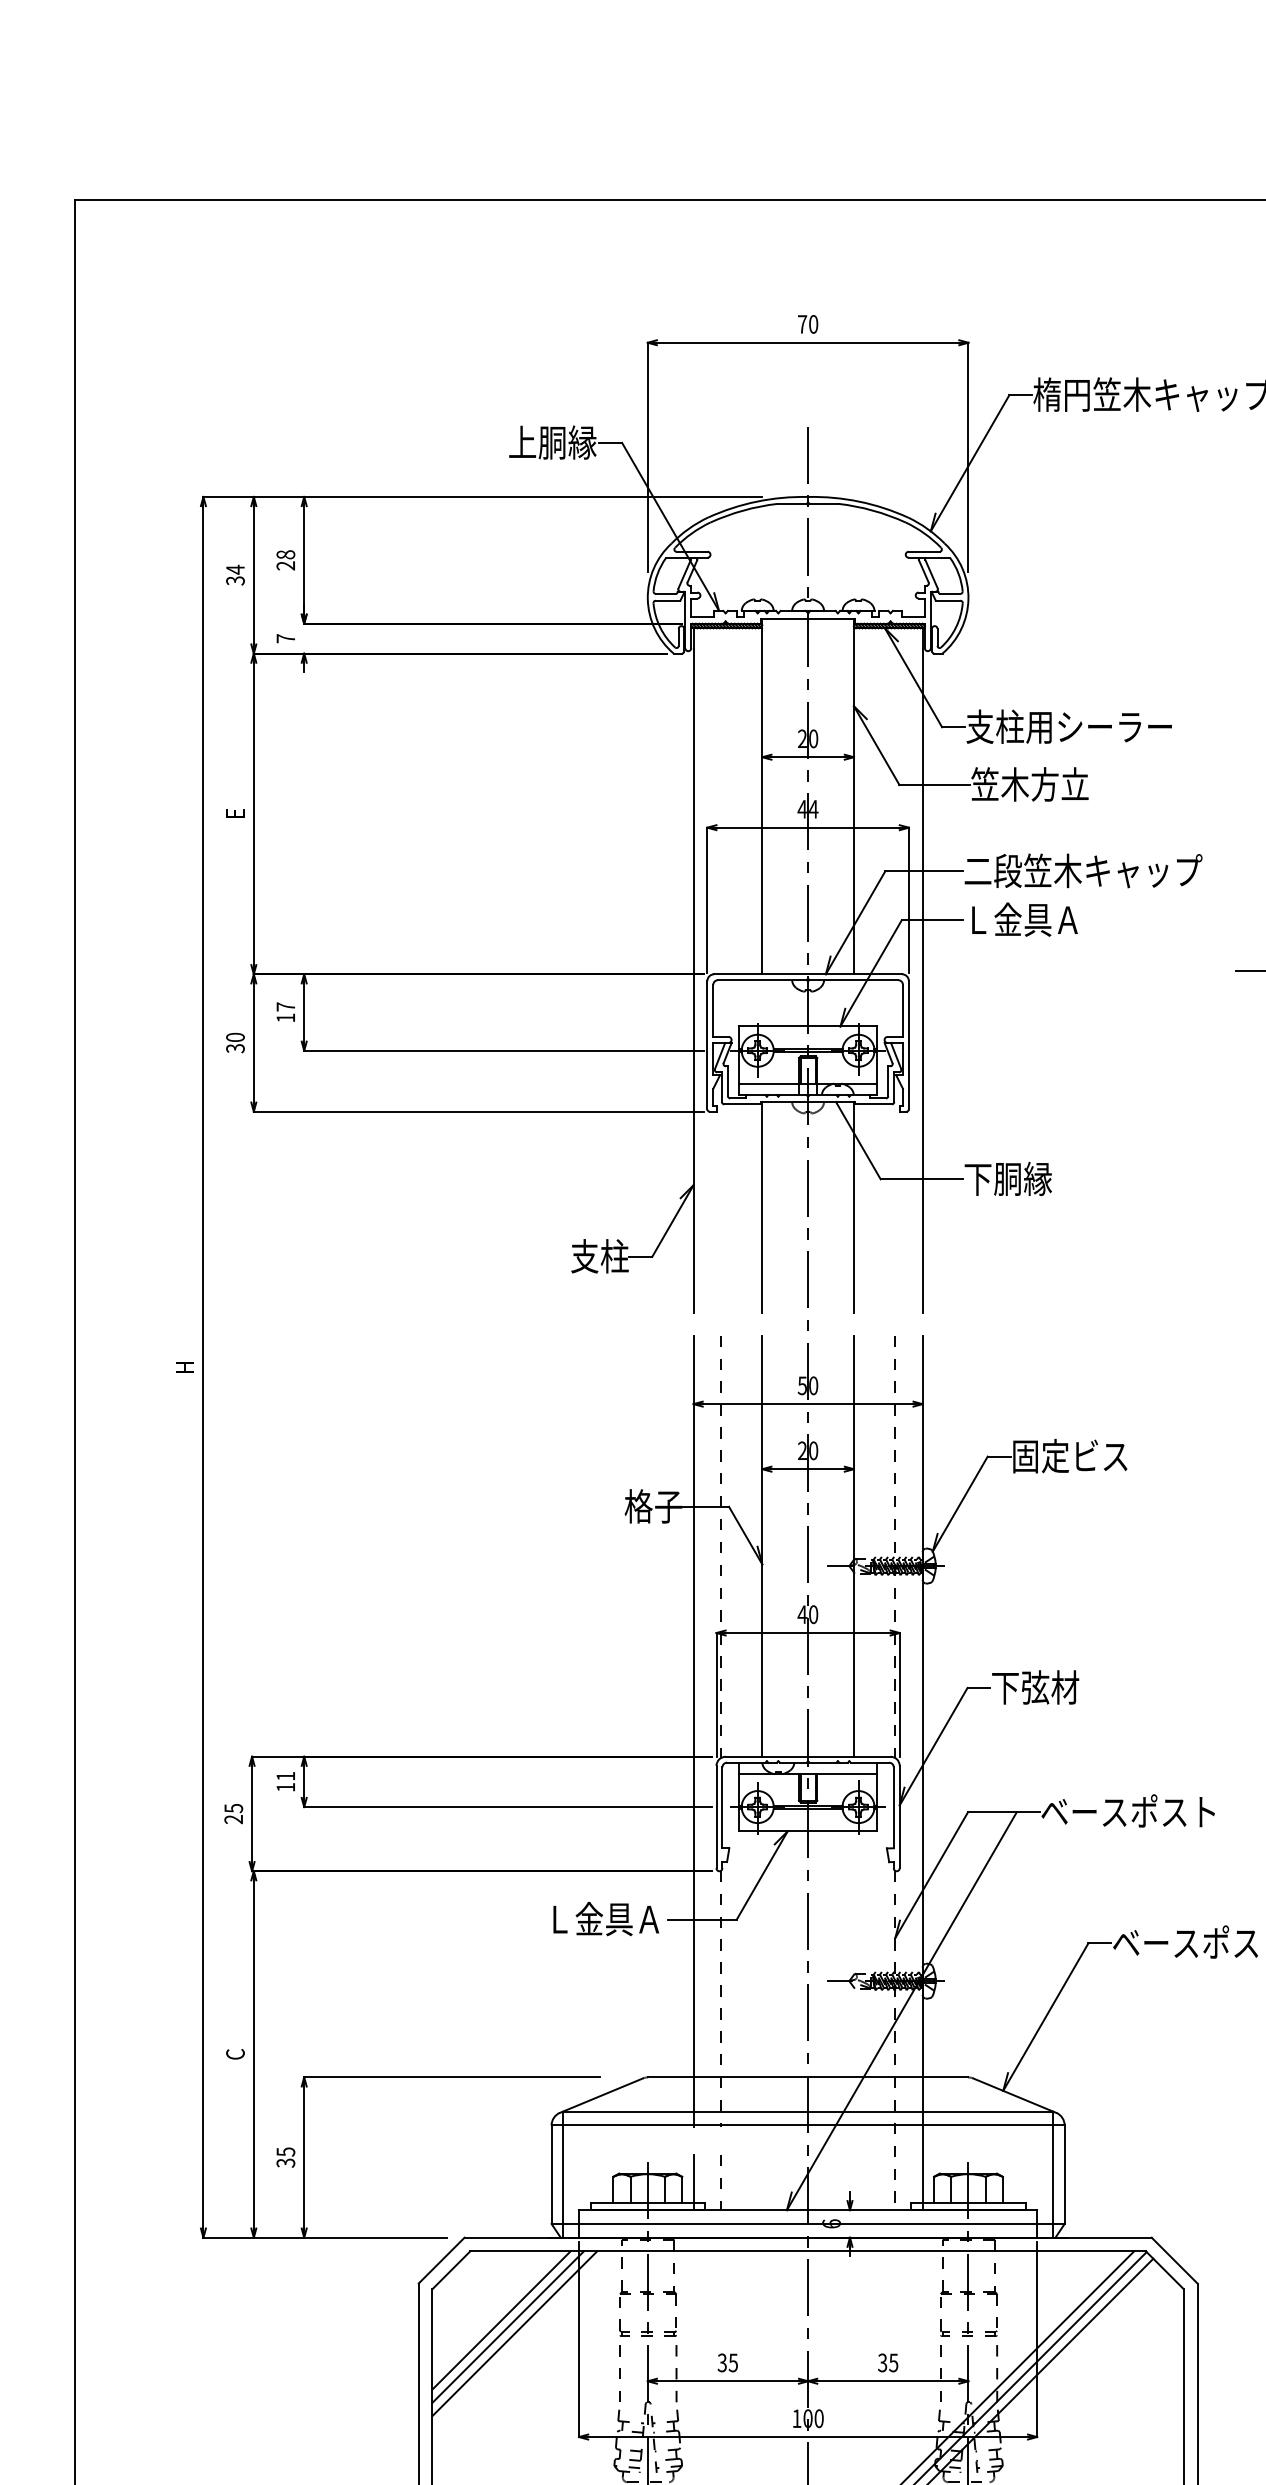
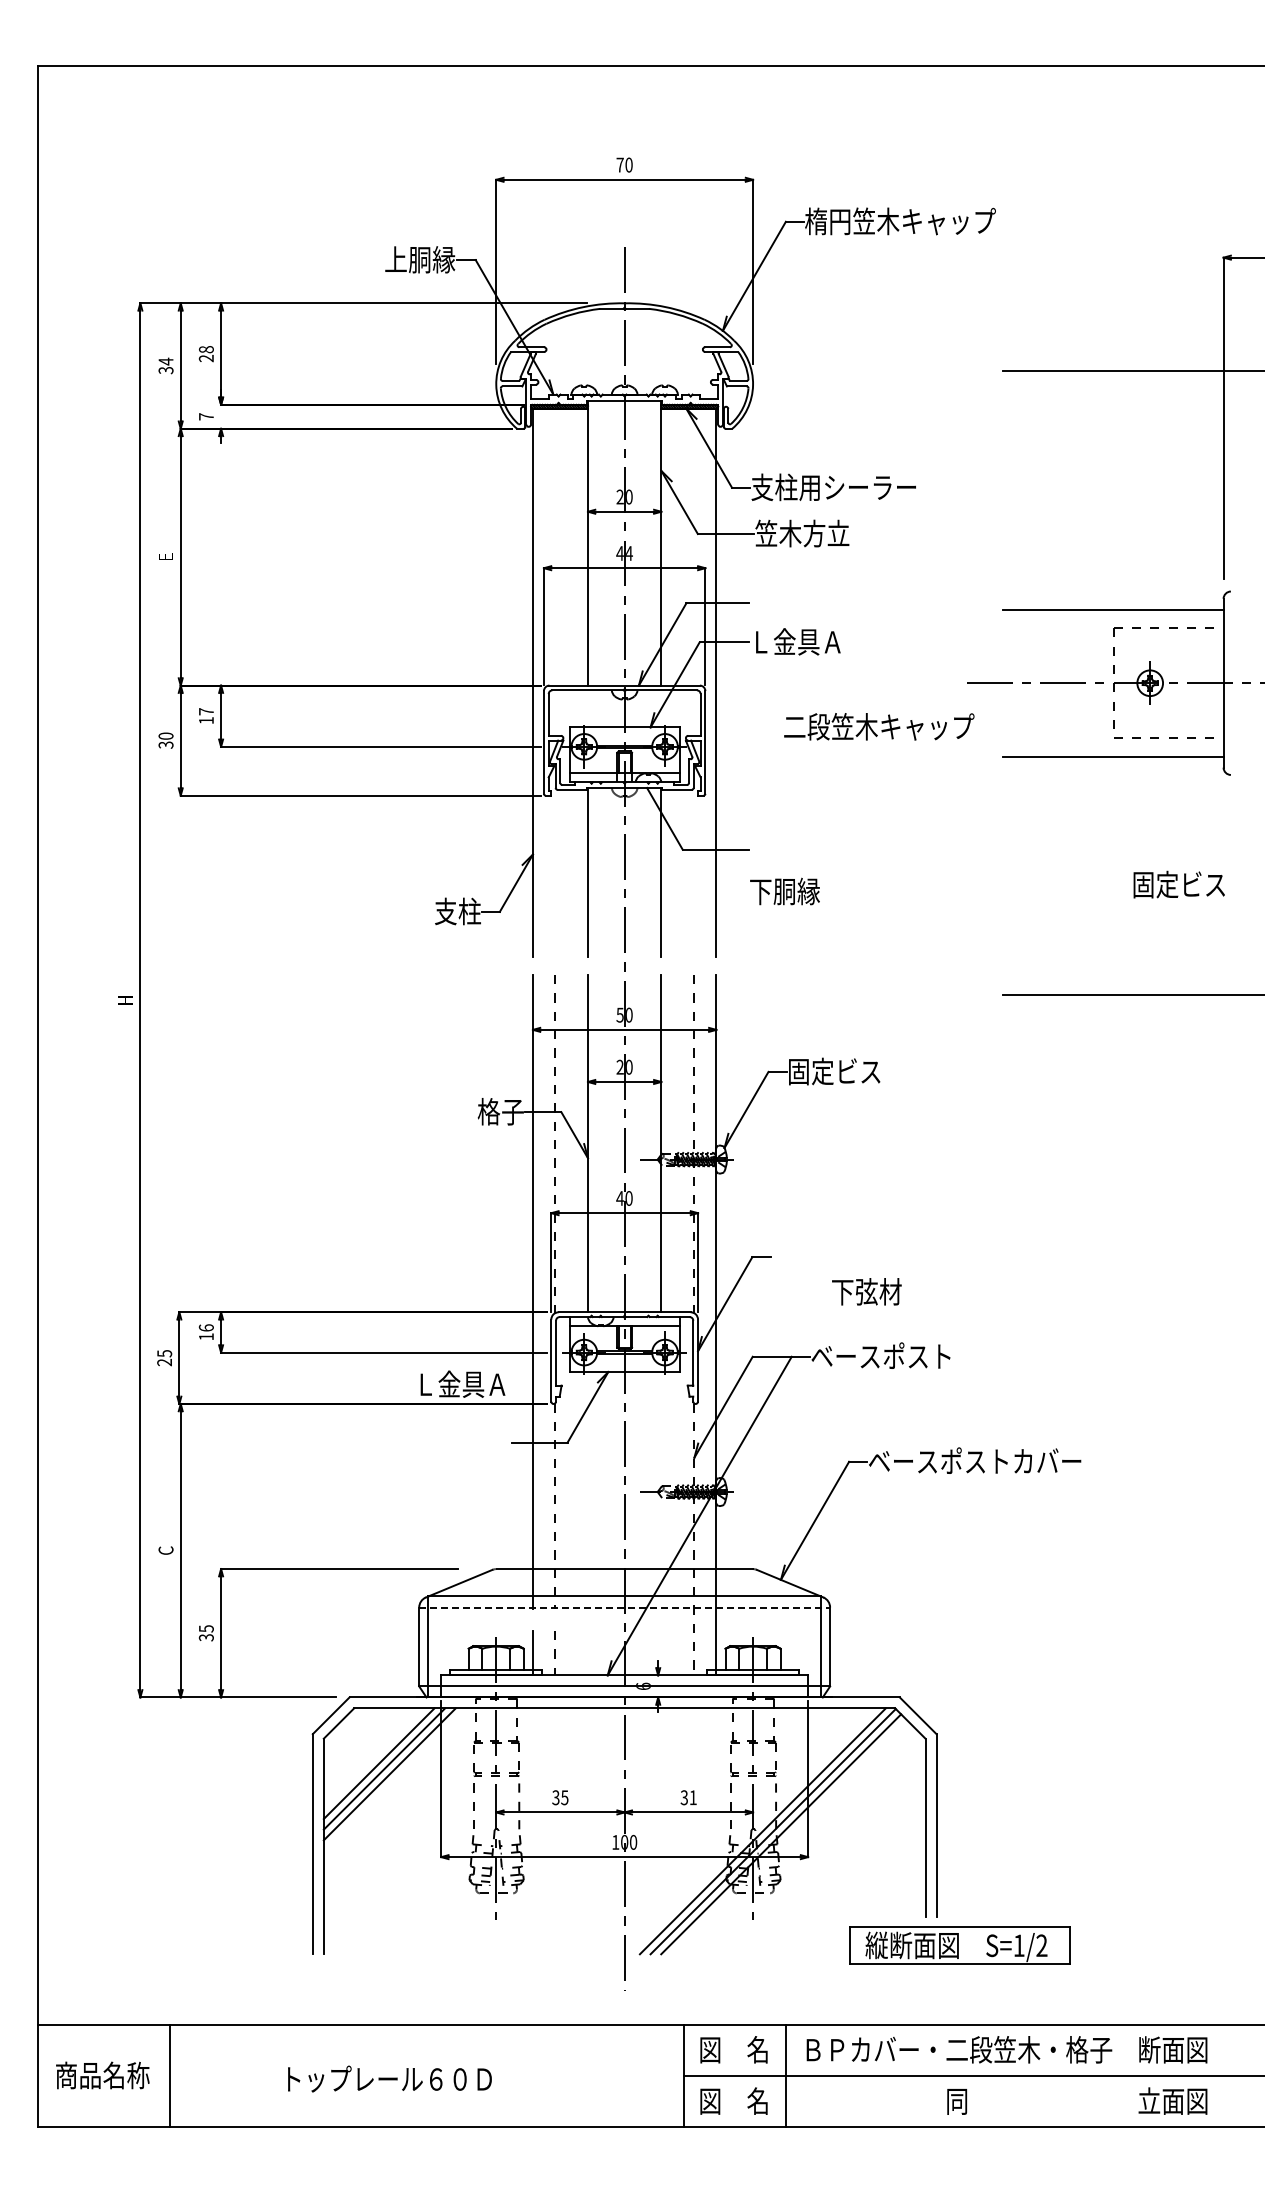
text: (1083, 870) -> (879, 726), moved
text: (1007, 1178) -> (784, 891), moved
text: (1035, 1687) -> (866, 1291), moved
text: (284, 1775) -> (205, 1327), 11 -> 16
text: (605, 1918) -> (462, 1383), moved
line: (809, 2125) -> (625, 1607), solid -> dashed
text: (892, 2362) -> (692, 1797), 35 -> 31

